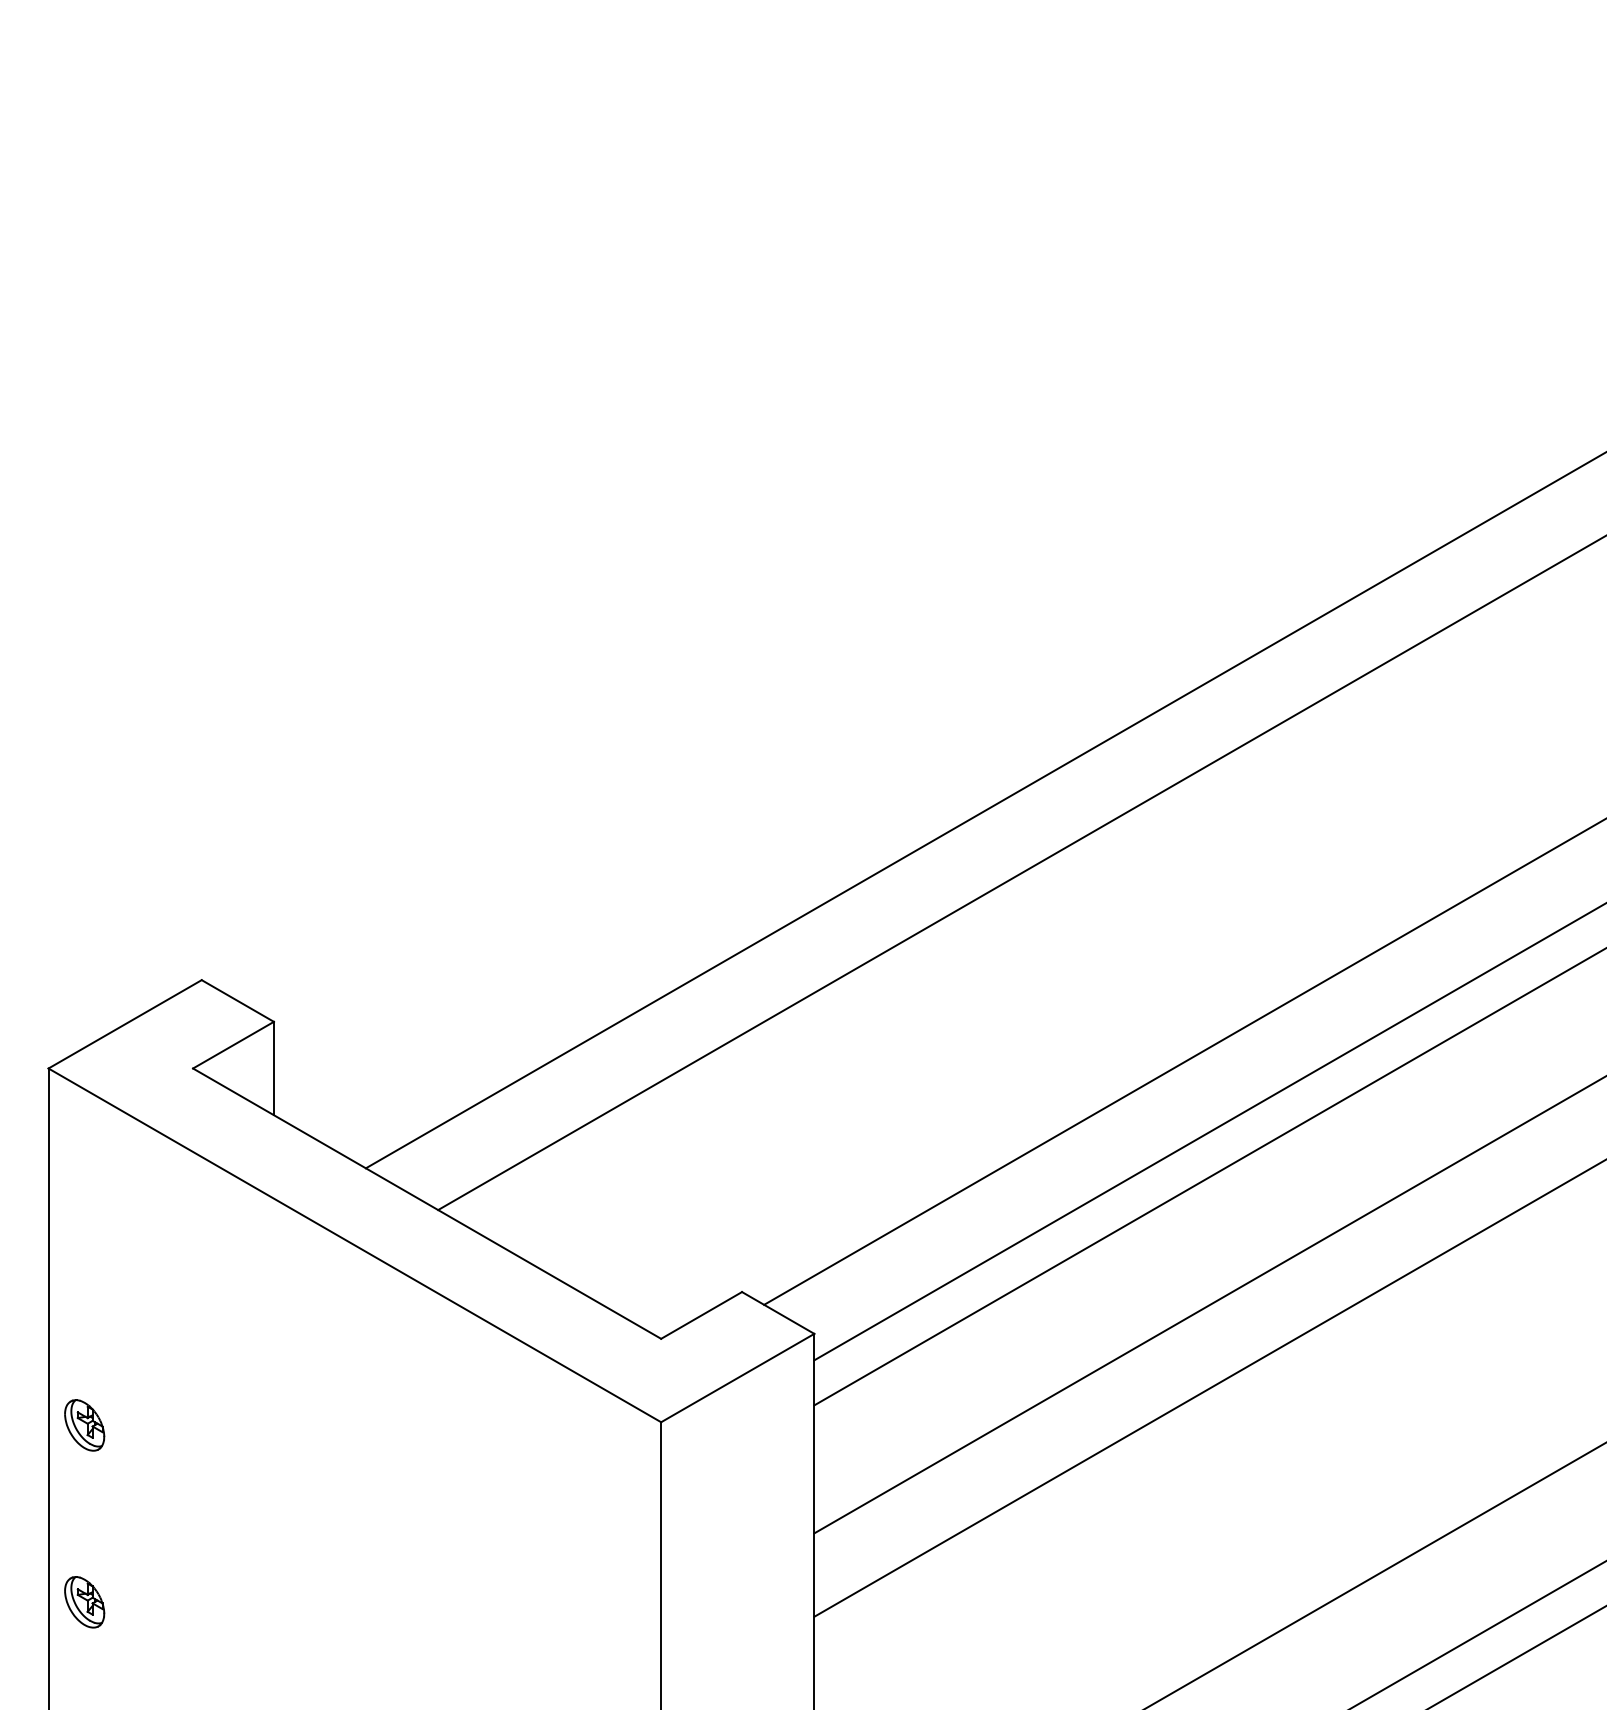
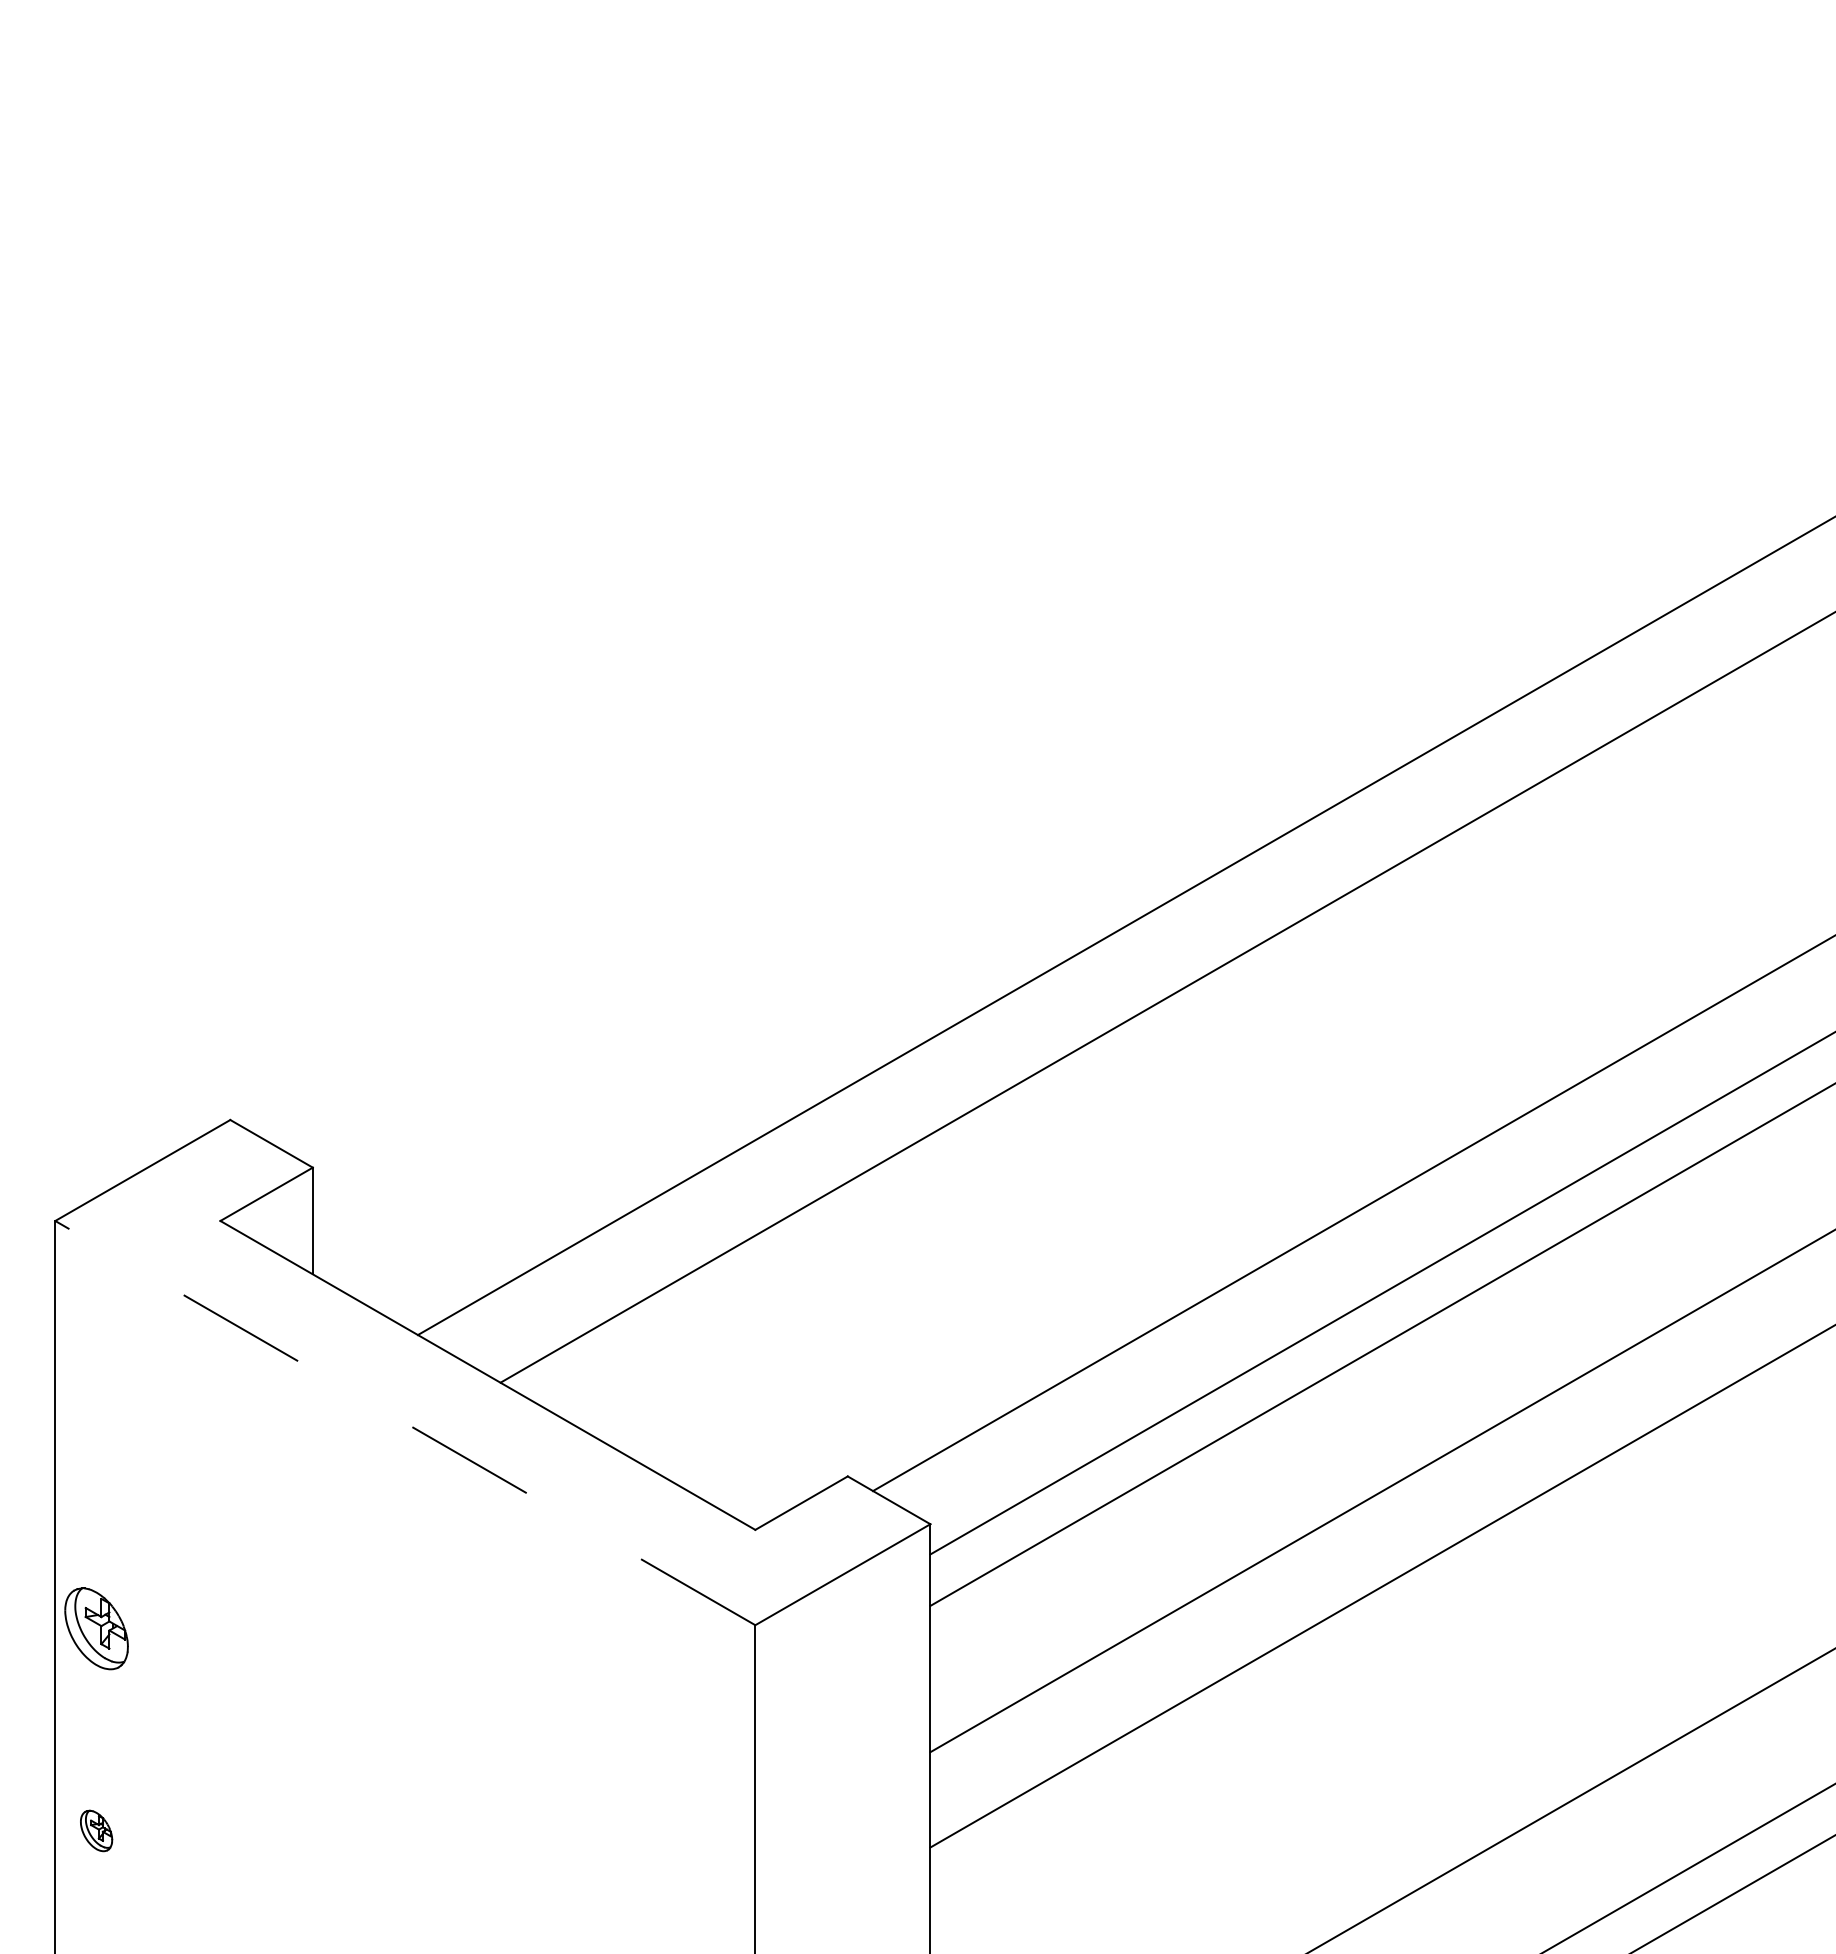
line: (354, 1244) -> (404, 1422), solid -> dashed
part: (84, 1425) -> (96, 1628), size x1.4
part: (84, 1601) -> (96, 1830), size x0.7

